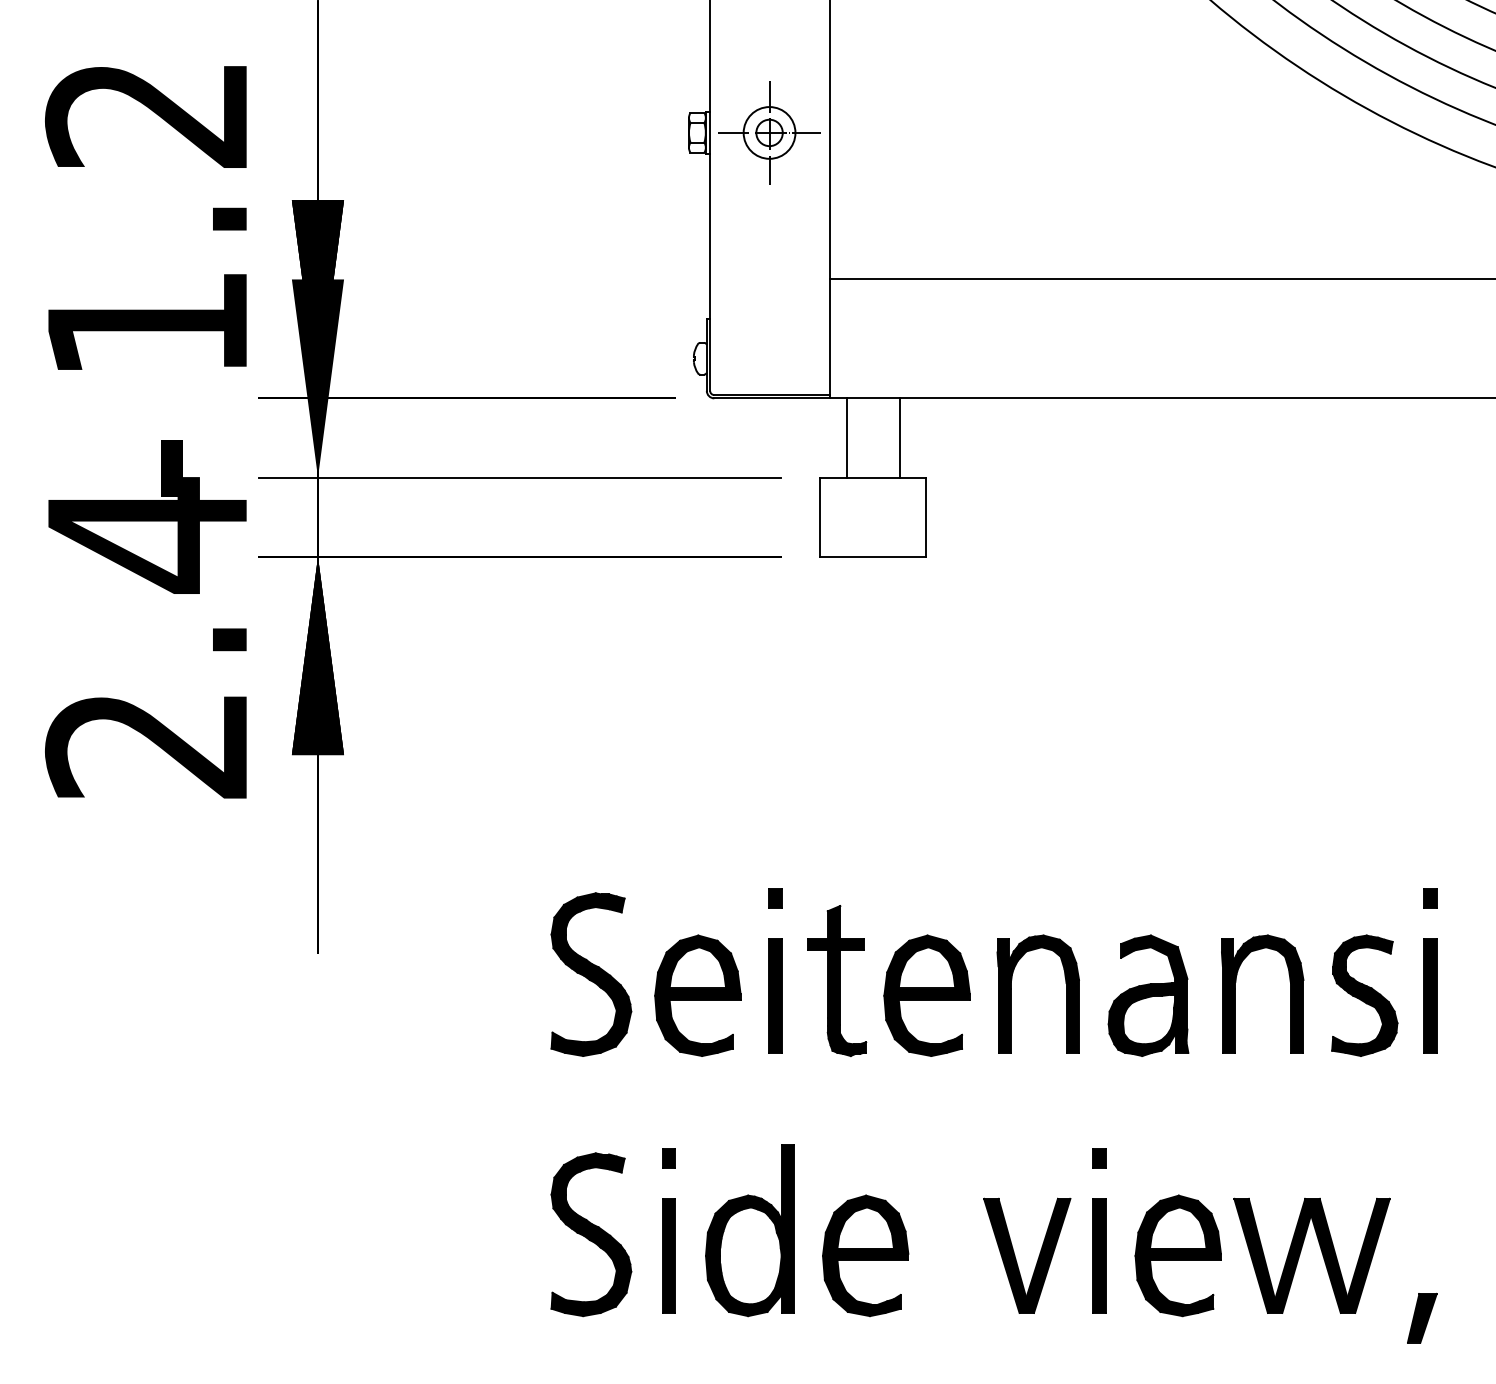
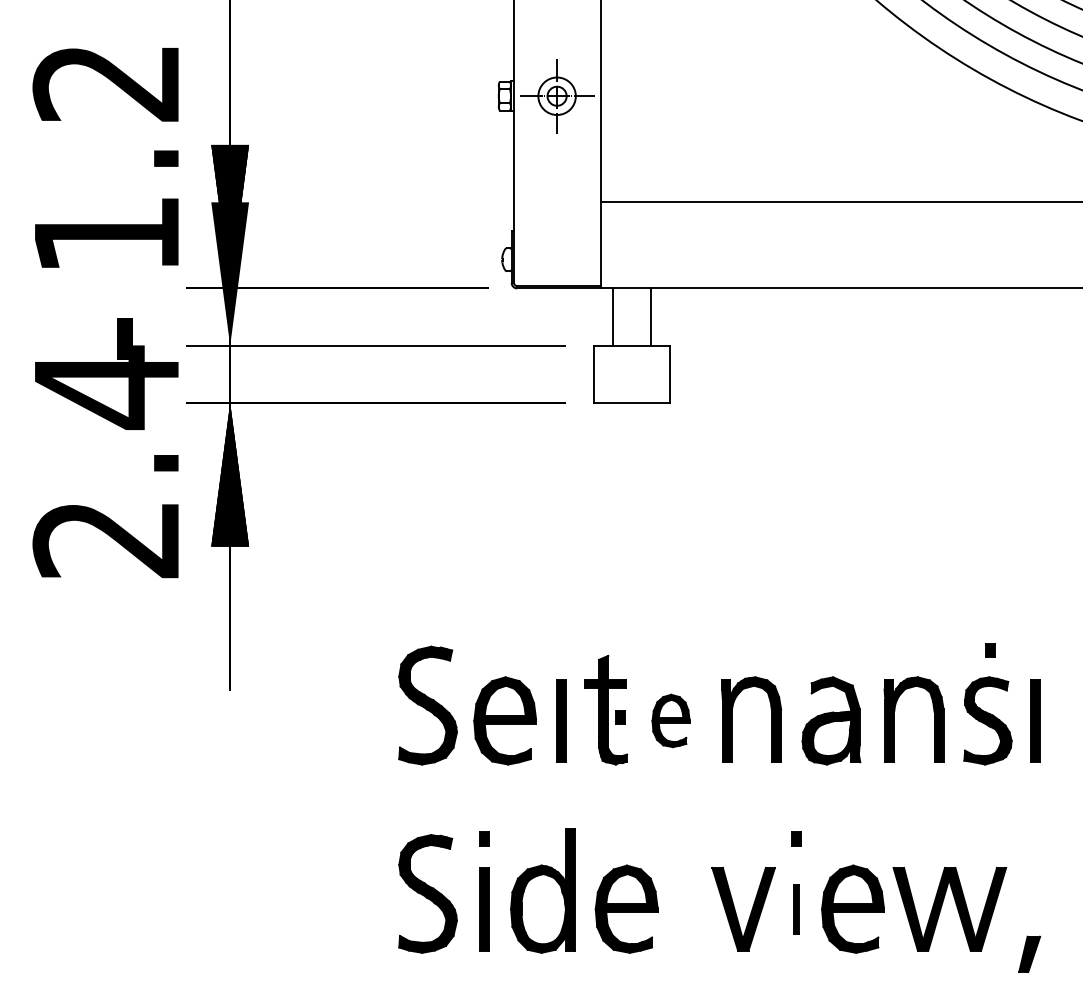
part: (775, 898) -> (620, 717), moved
part: (1430, 898) -> (990, 650), moved
part: (926, 995) -> (670, 720), size x0.6
part: (1100, 1256) -> (796, 909), size x0.6

